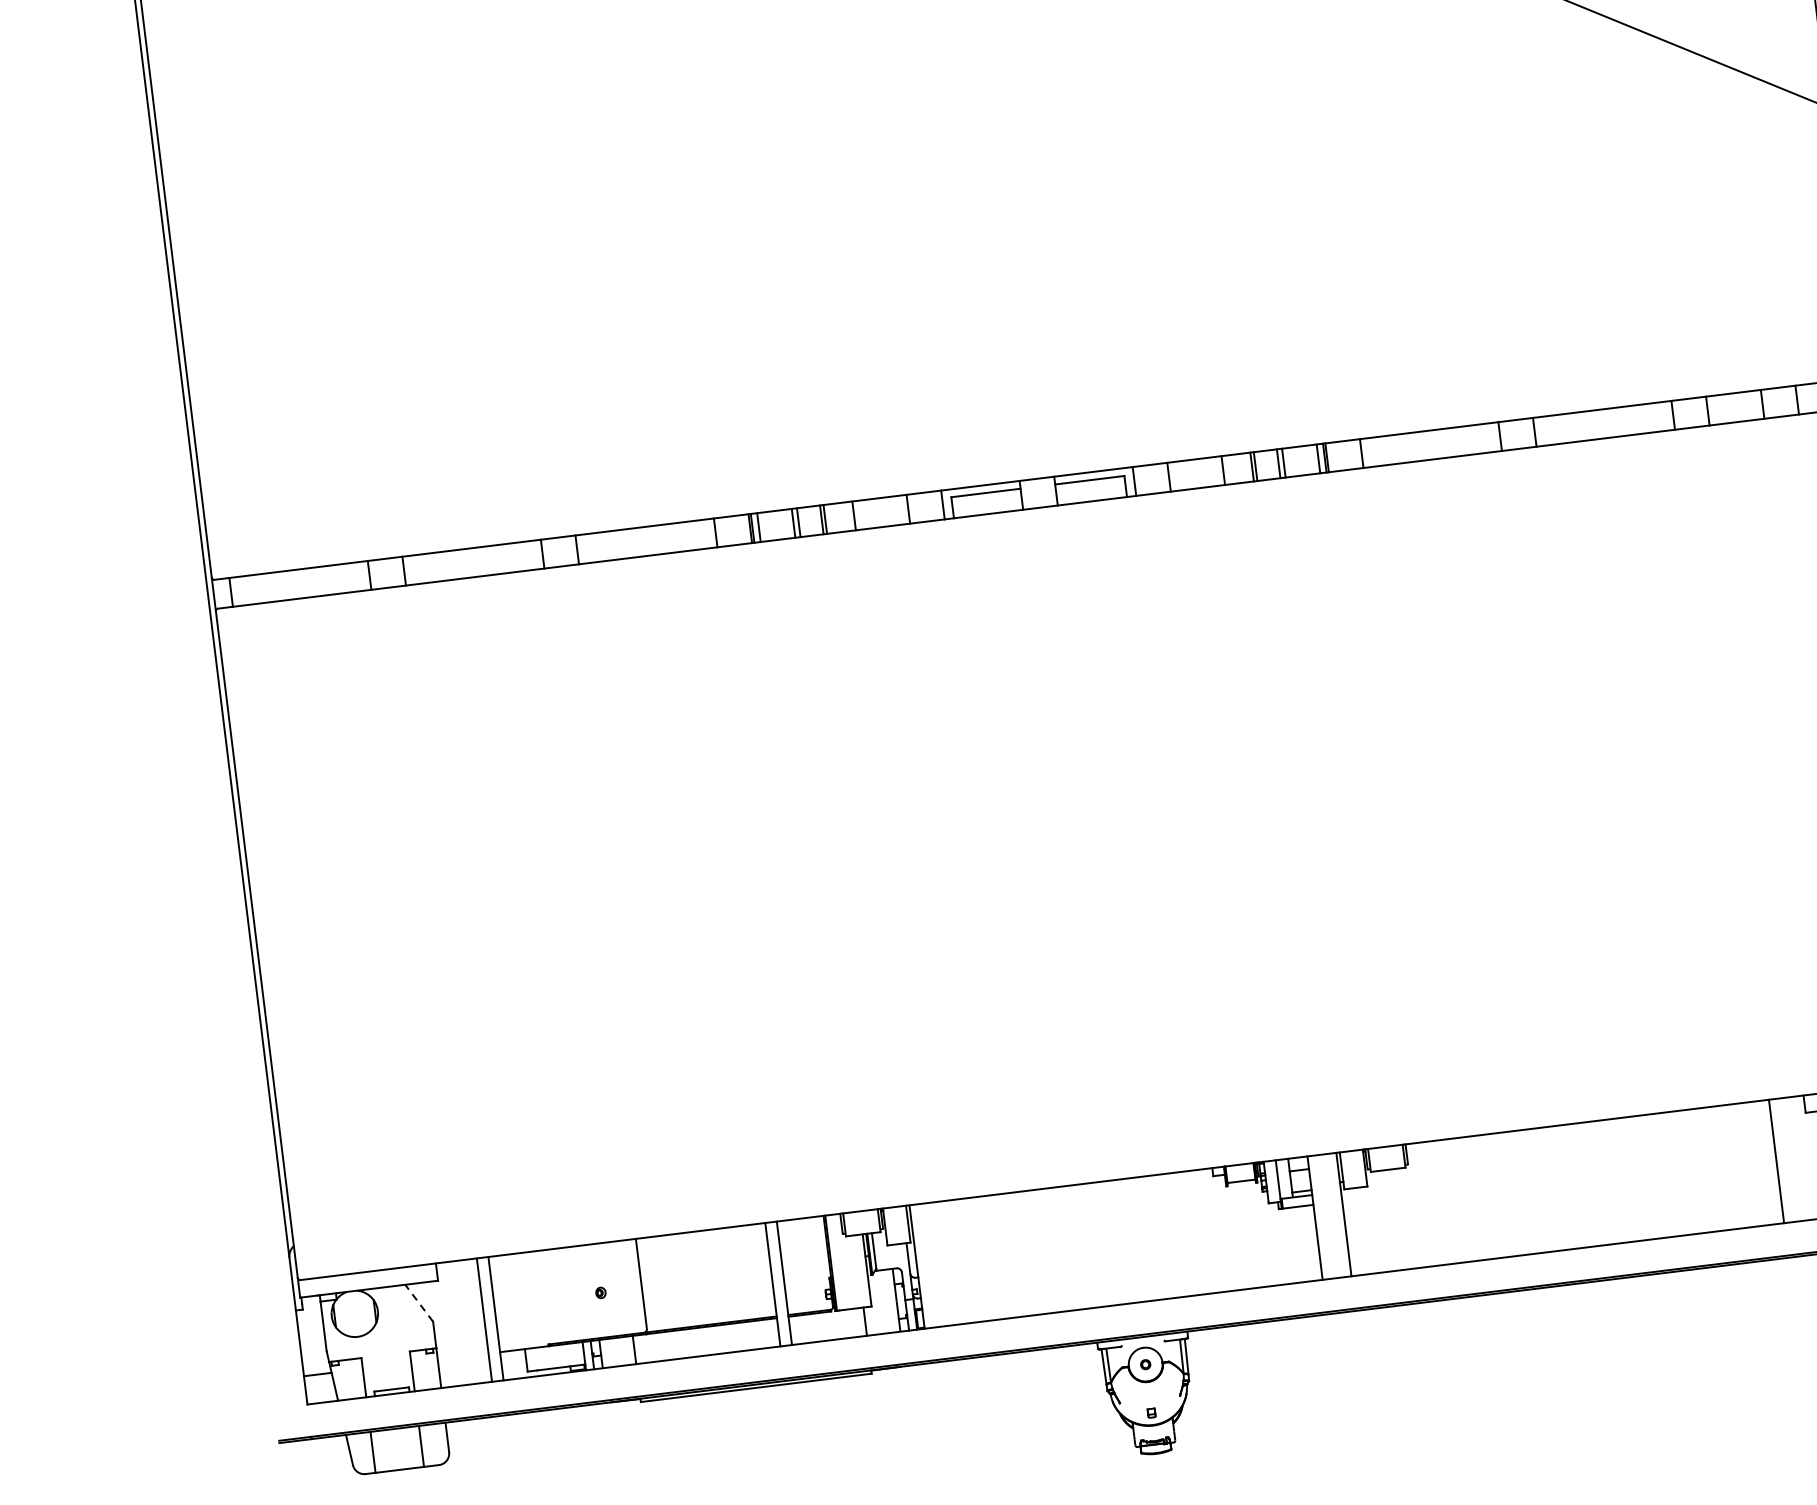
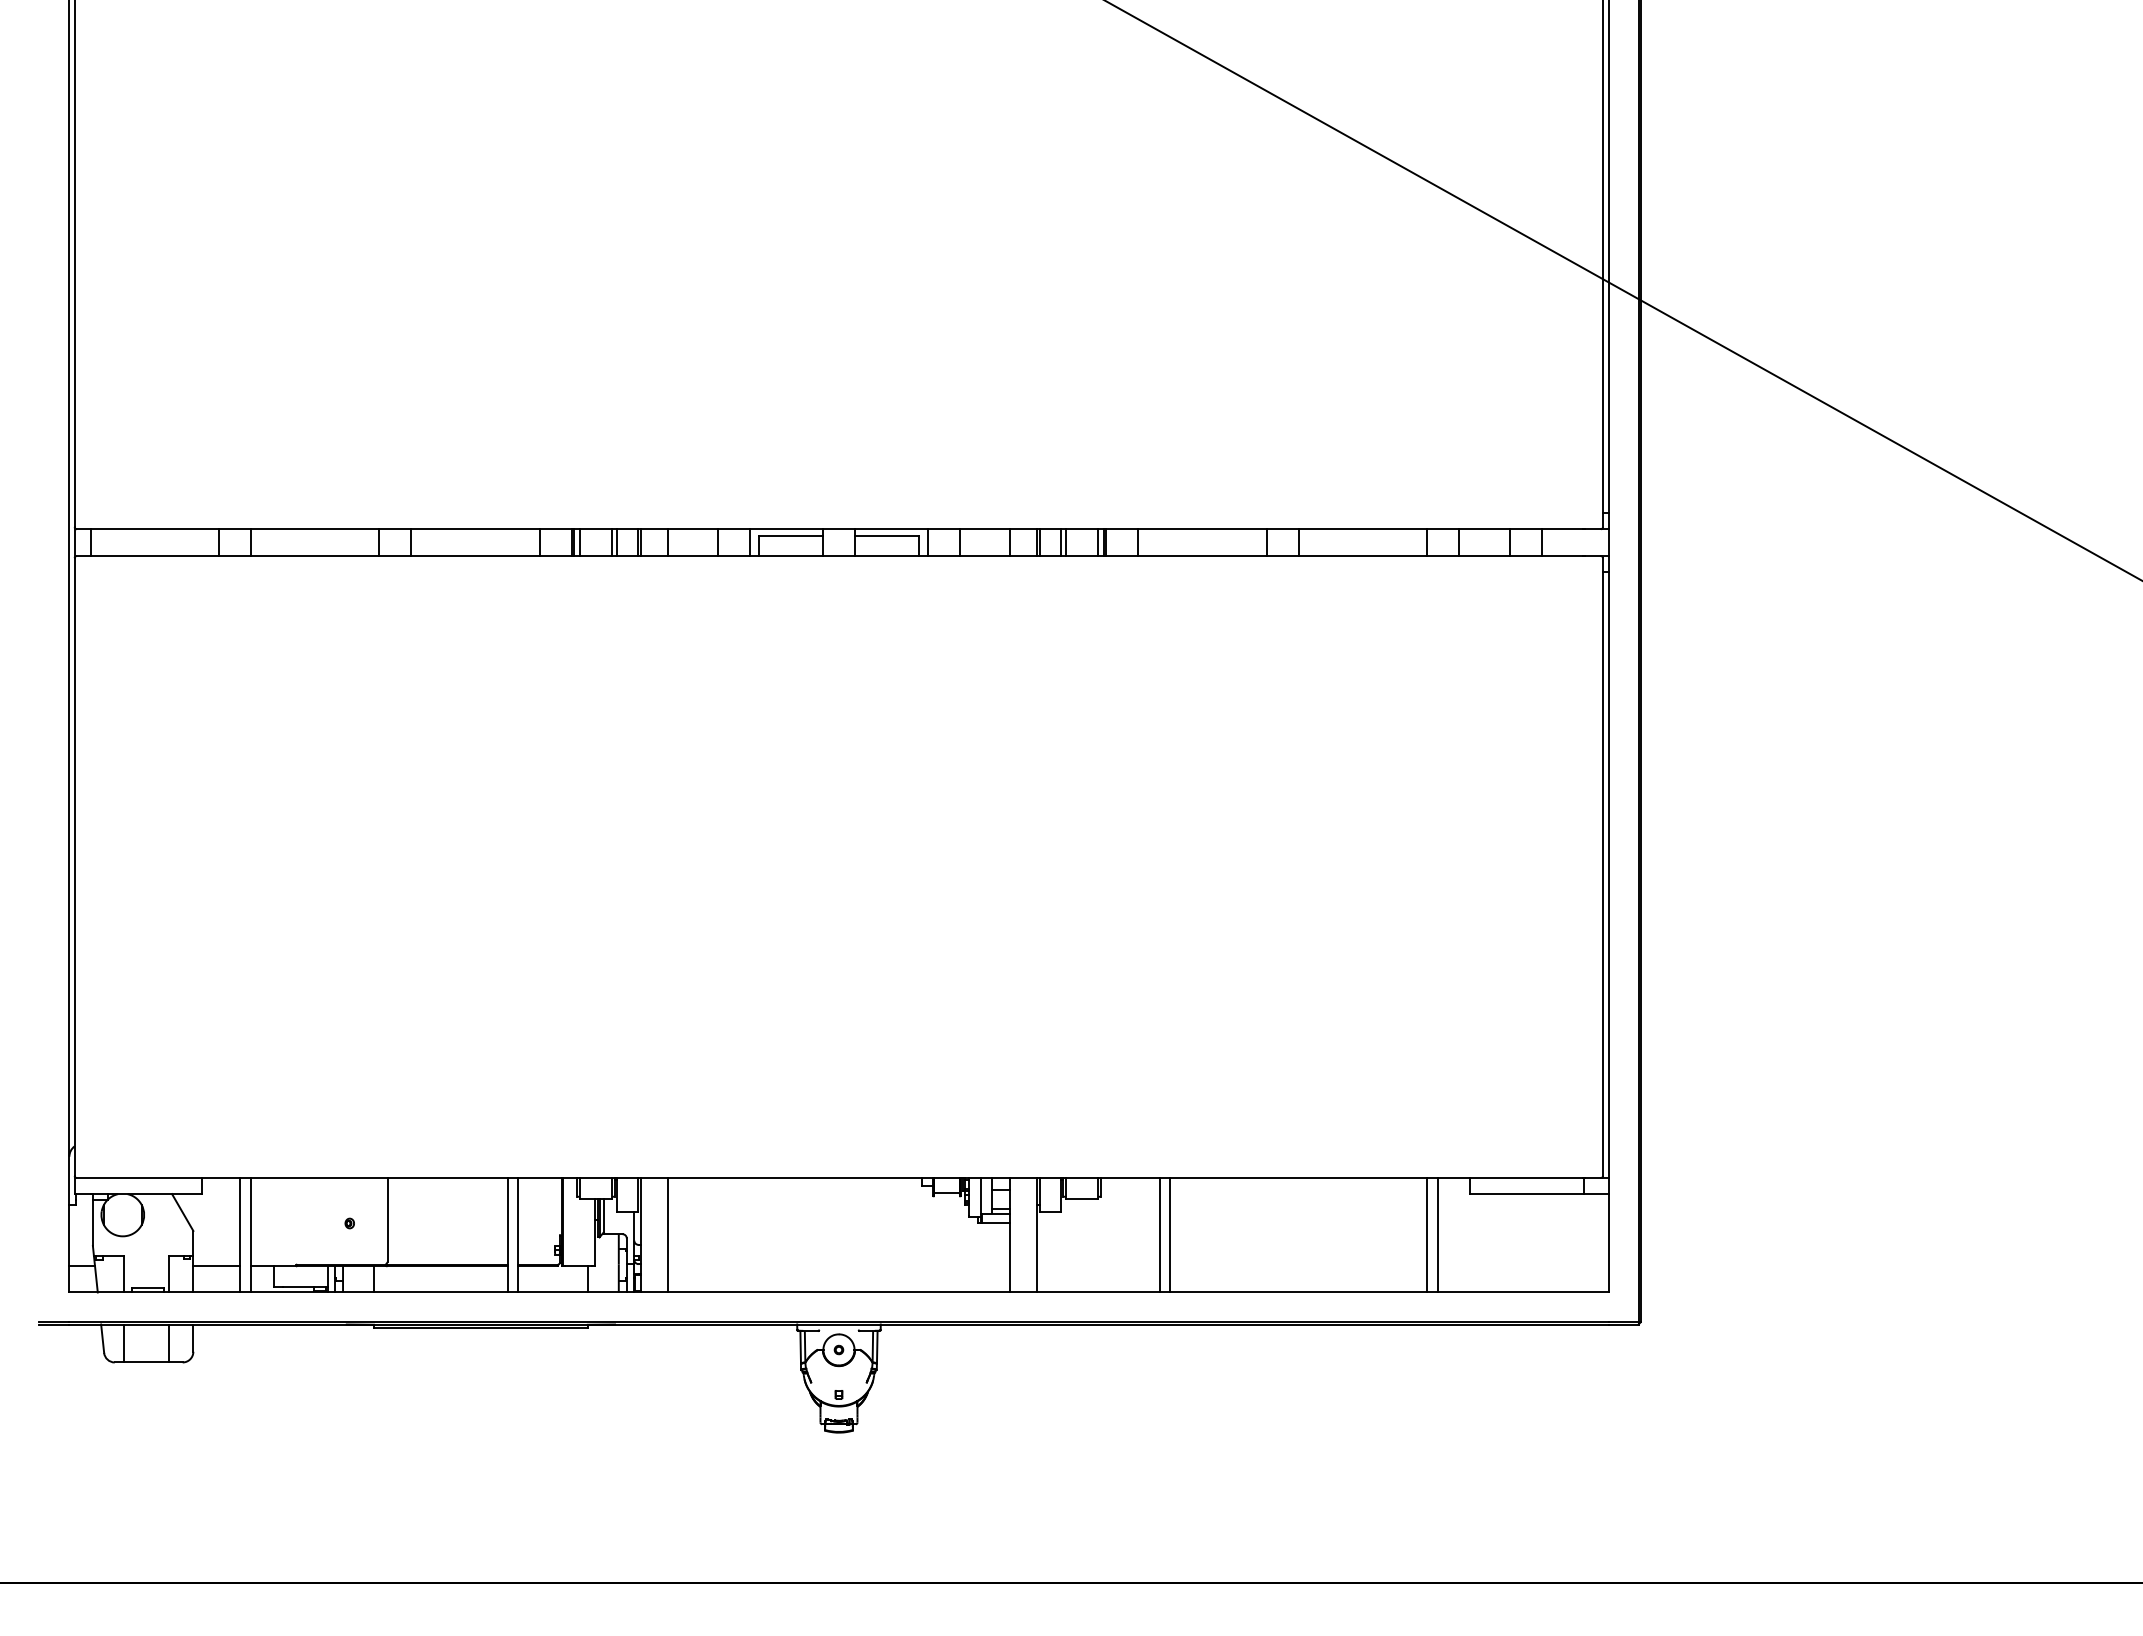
line: (1764, 1163) -> (1426, 1235), added
line: (1488, 1197) -> (1170, 1235), added
line: (1476, 1198) -> (1159, 1235), added
line: (945, 1263) -> (667, 1235), added
line: (418, 1303) -> (182, 1212), dashed -> solid
line: (462, 1357) -> (216, 1266), added

